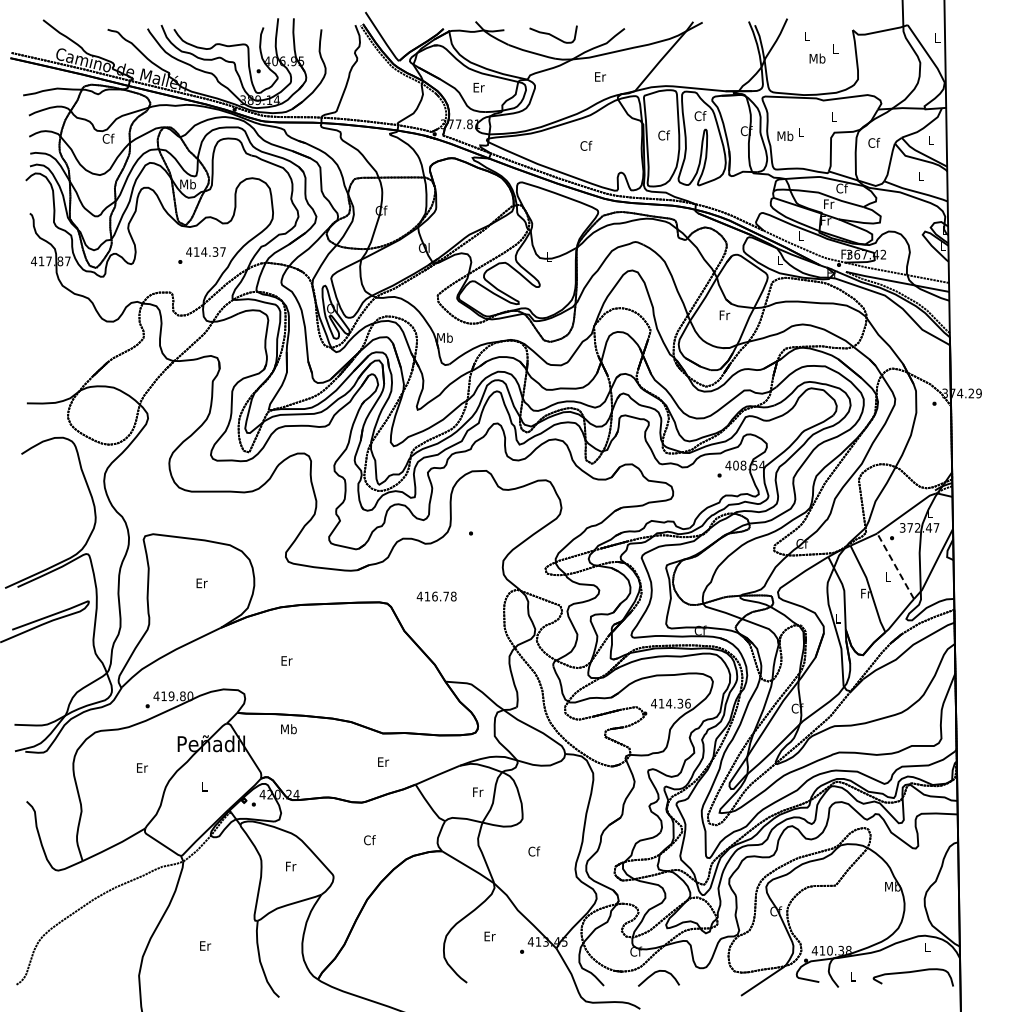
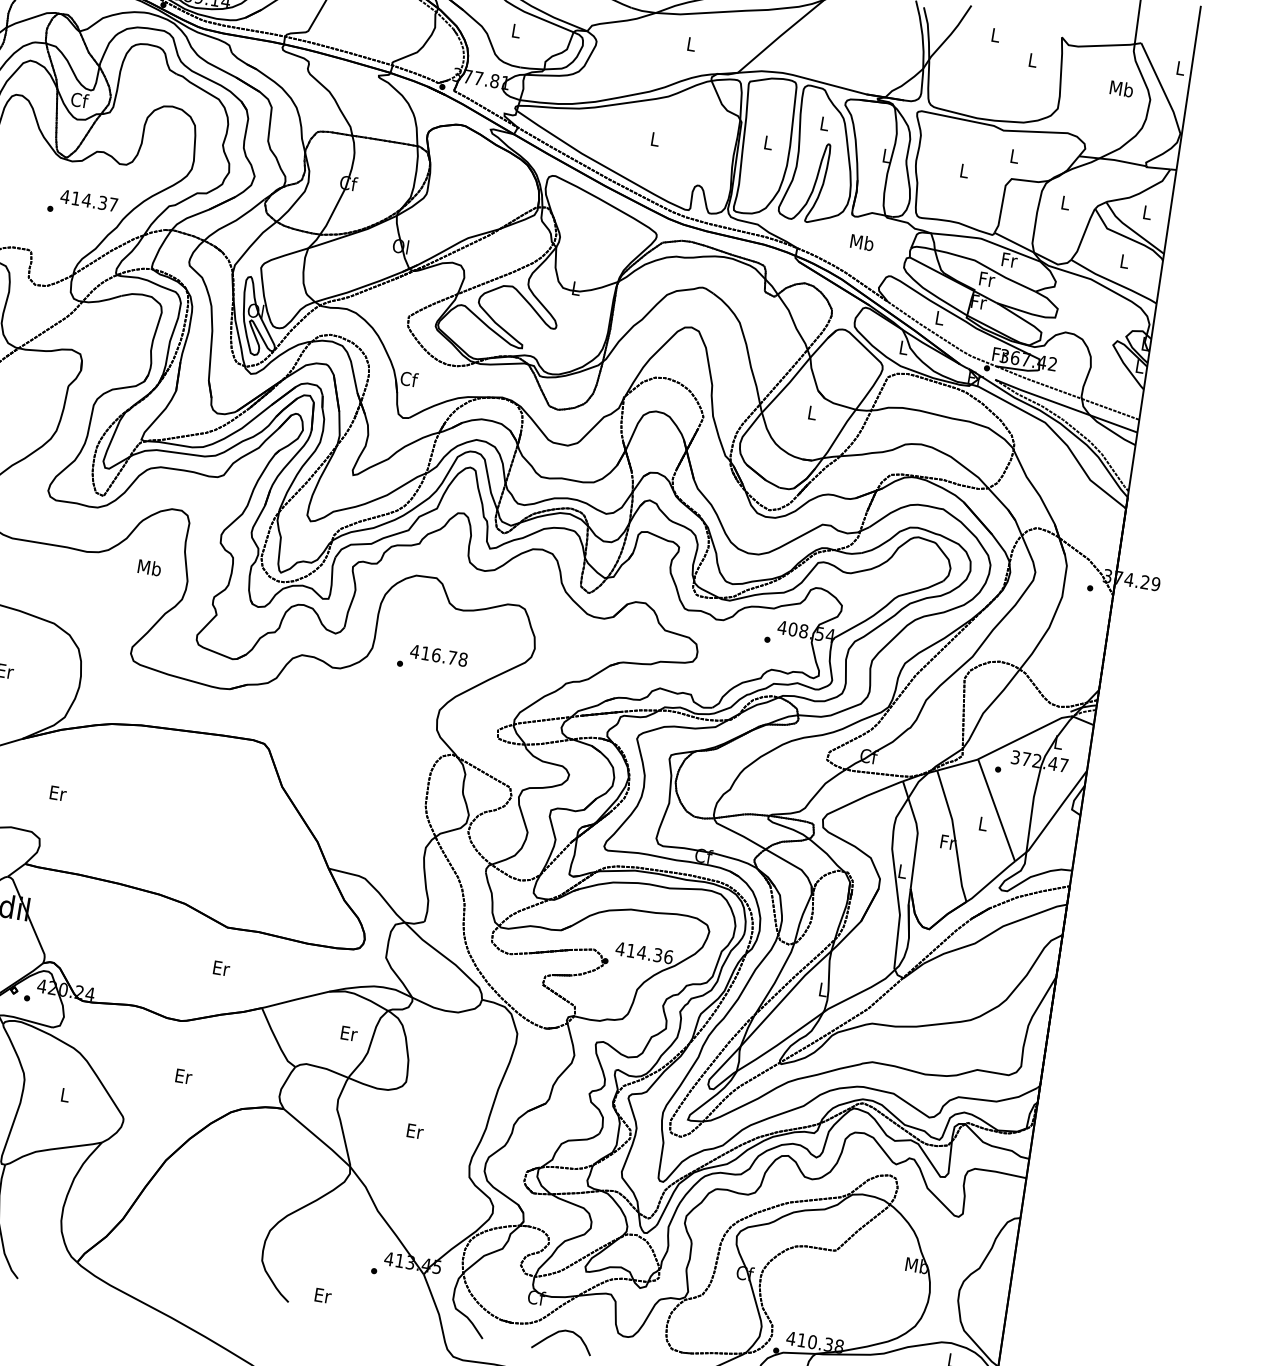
text: (817, 58) -> (1121, 88), moved
text: (600, 76) -> (691, 43), Er -> L
text: (478, 87) -> (515, 30), Er -> L
text: (700, 116) -> (824, 124), Cf -> L
text: (746, 131) -> (886, 156), Cf -> L
text: (664, 135) -> (769, 142), Cf -> L
text: (785, 136) -> (862, 243), moved
text: (874, 142) -> (1066, 202), Cf -> L
text: (586, 145) -> (655, 138), Cf -> L
text: (187, 184) -> (78, 100), Mb -> Cf
text: (842, 188) -> (1009, 260), Cf -> Fr
text: (724, 315) -> (812, 413), Fr -> L
text: (444, 337) -> (408, 378), Mb -> Cf
line: (895, 566) -> (996, 810), dashed -> solid
text: (436, 596) -> (438, 655), moved
text: (286, 660) -> (57, 792), moved
text: (797, 708) -> (823, 989), Cf -> L
text: (288, 729) -> (148, 568), moved
text: (477, 791) -> (348, 1032), Fr -> Er
text: (369, 840) -> (183, 1076), Cf -> Er
text: (534, 851) -> (415, 1131), Cf -> Er
text: (291, 866) -> (66, 1095), Fr -> L
text: (489, 936) -> (322, 1295), moved

